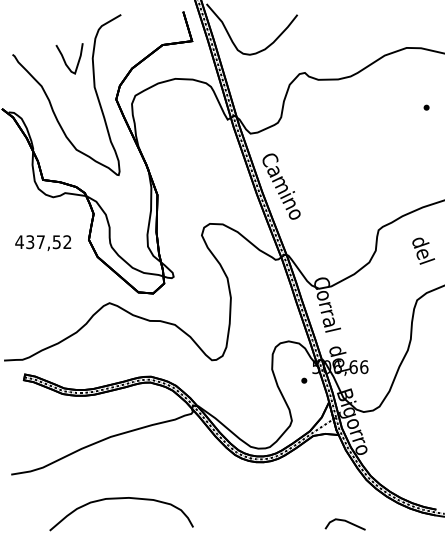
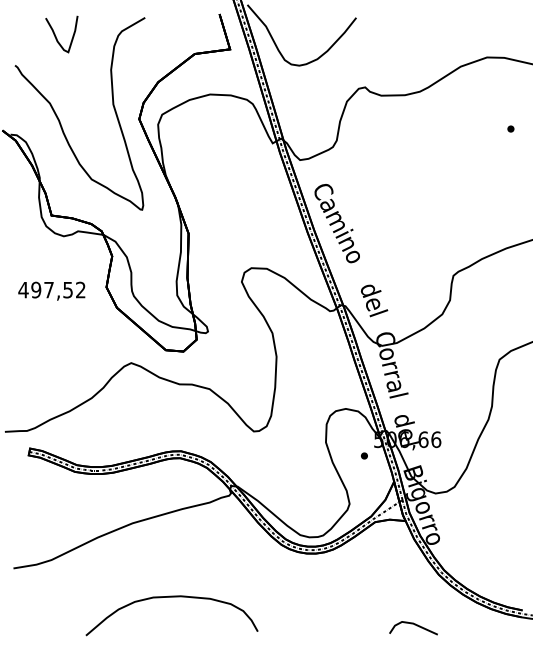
curve: (65, 60) -> (56, 36), moved
text: (30, 241) -> (36, 289), 437,52 -> 497,52
text: (423, 250) -> (374, 300), moved
curve: (121, 499) -> (171, 598), moved

